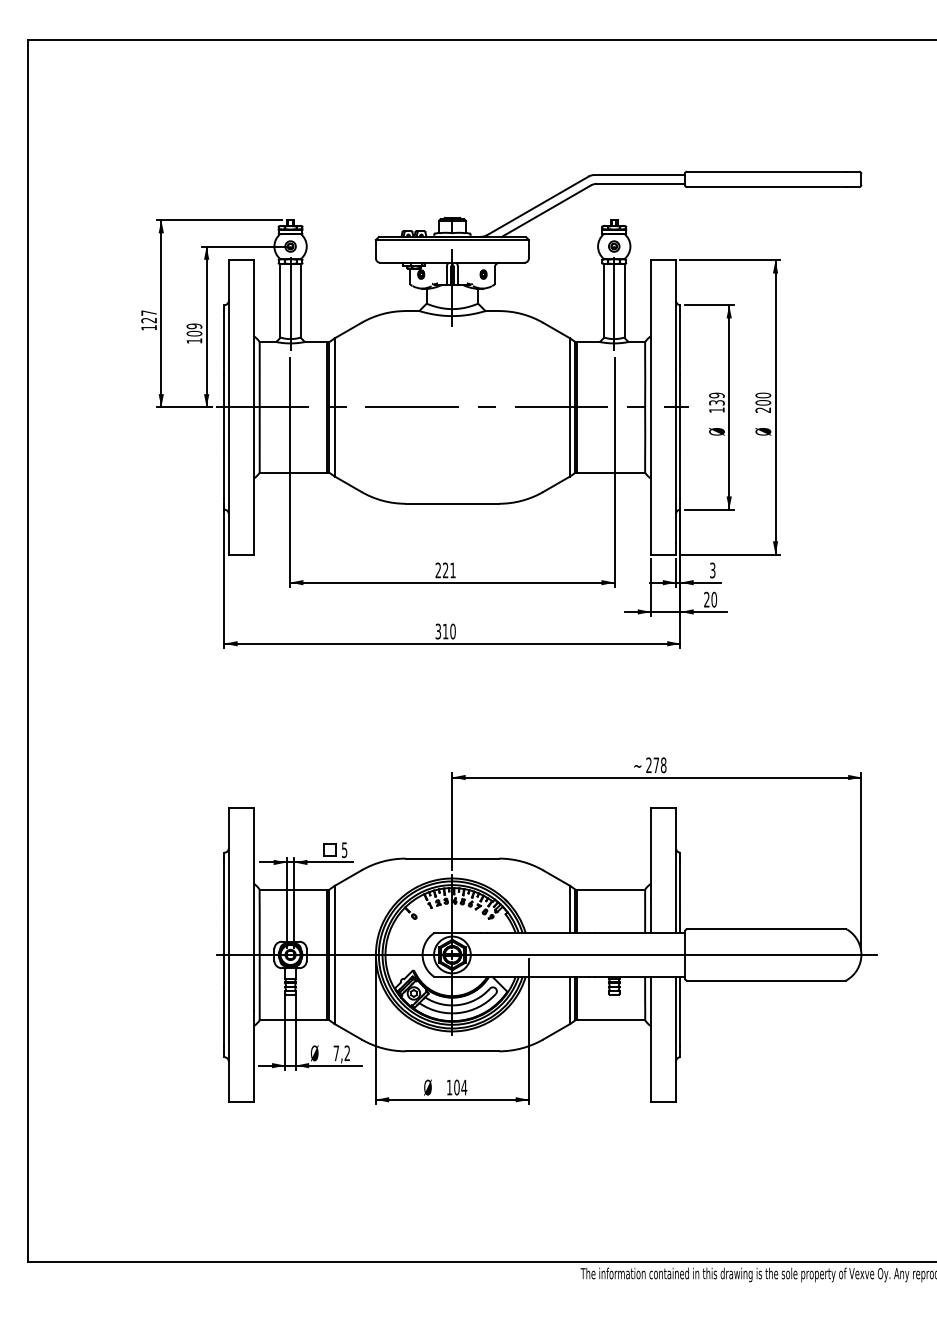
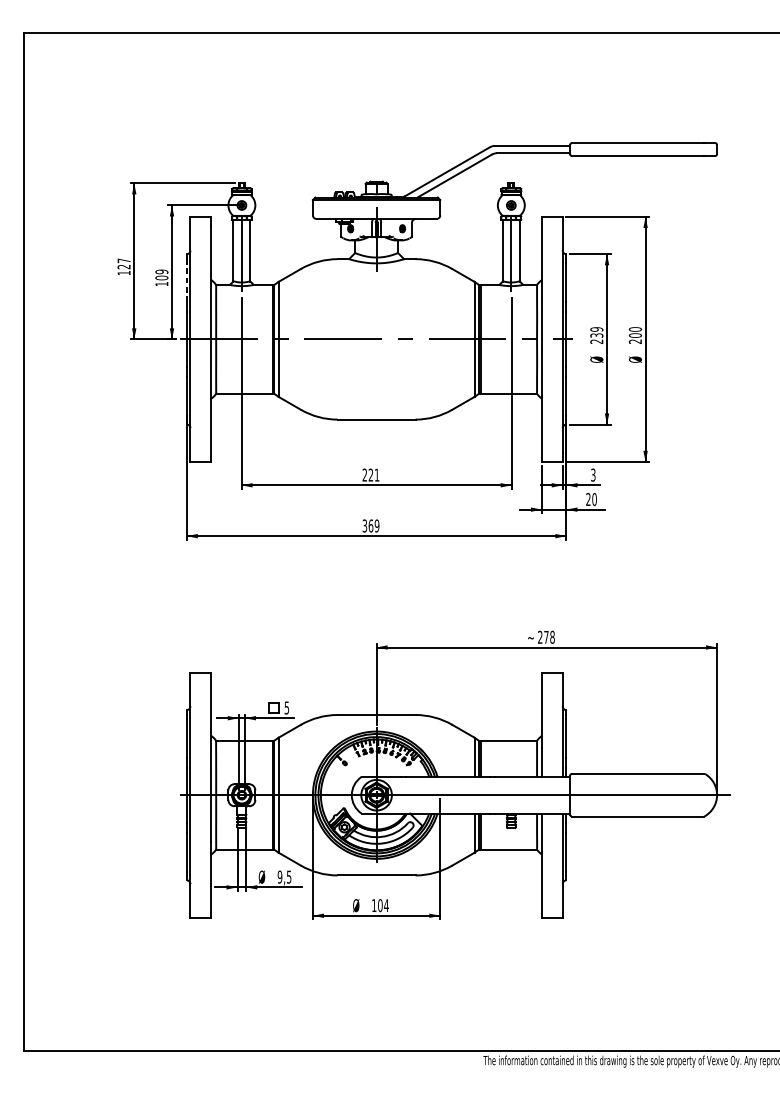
line: (224, 338) -> (186, 282), solid -> dashed
text: (716, 409) -> (596, 341), 139 -> 239
text: (448, 631) -> (373, 525), 310 -> 369
text: (341, 1053) -> (284, 877), 7,2 -> 9,5

